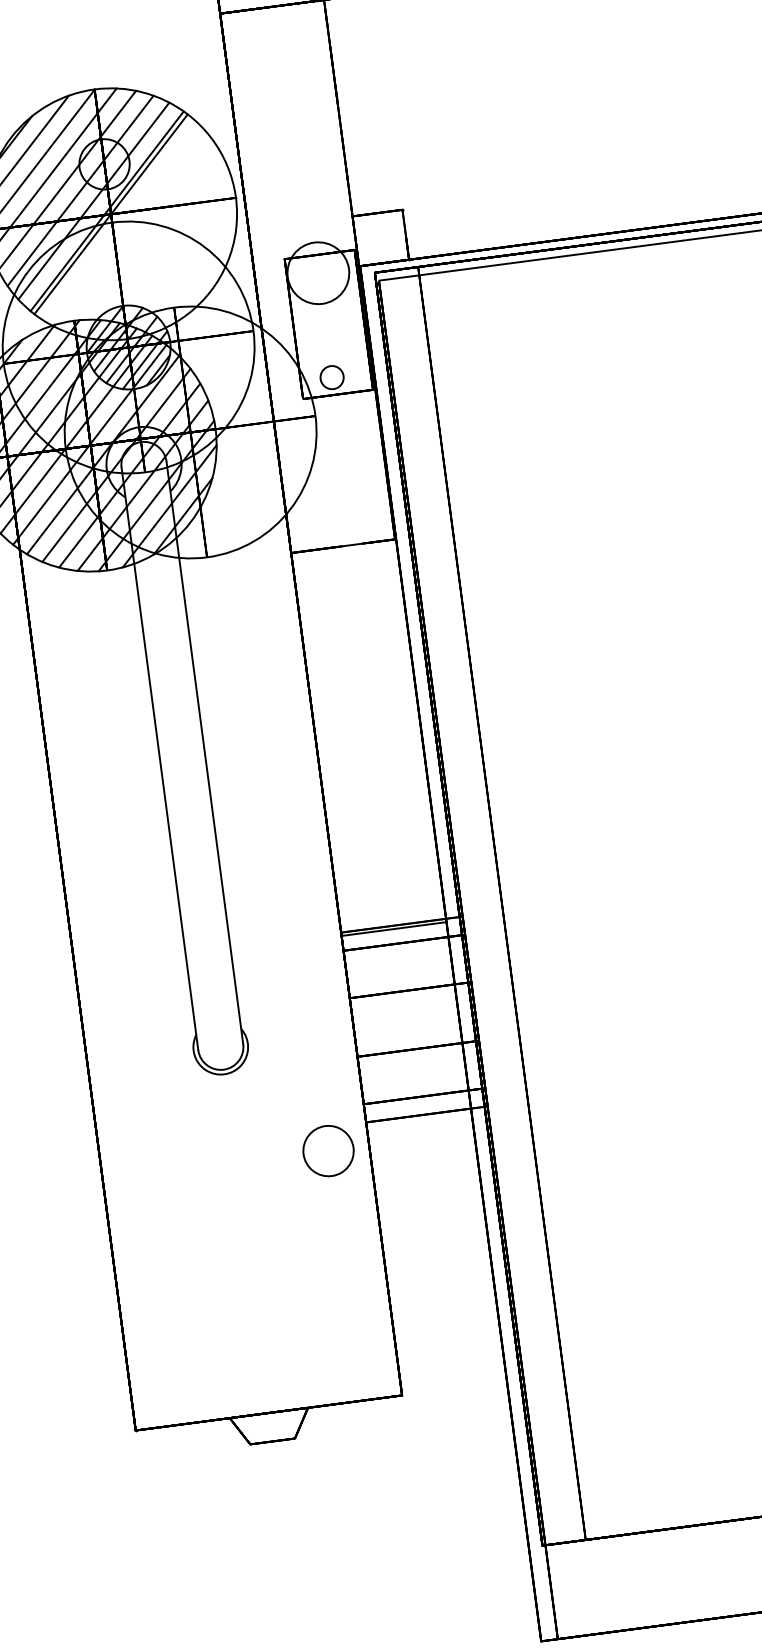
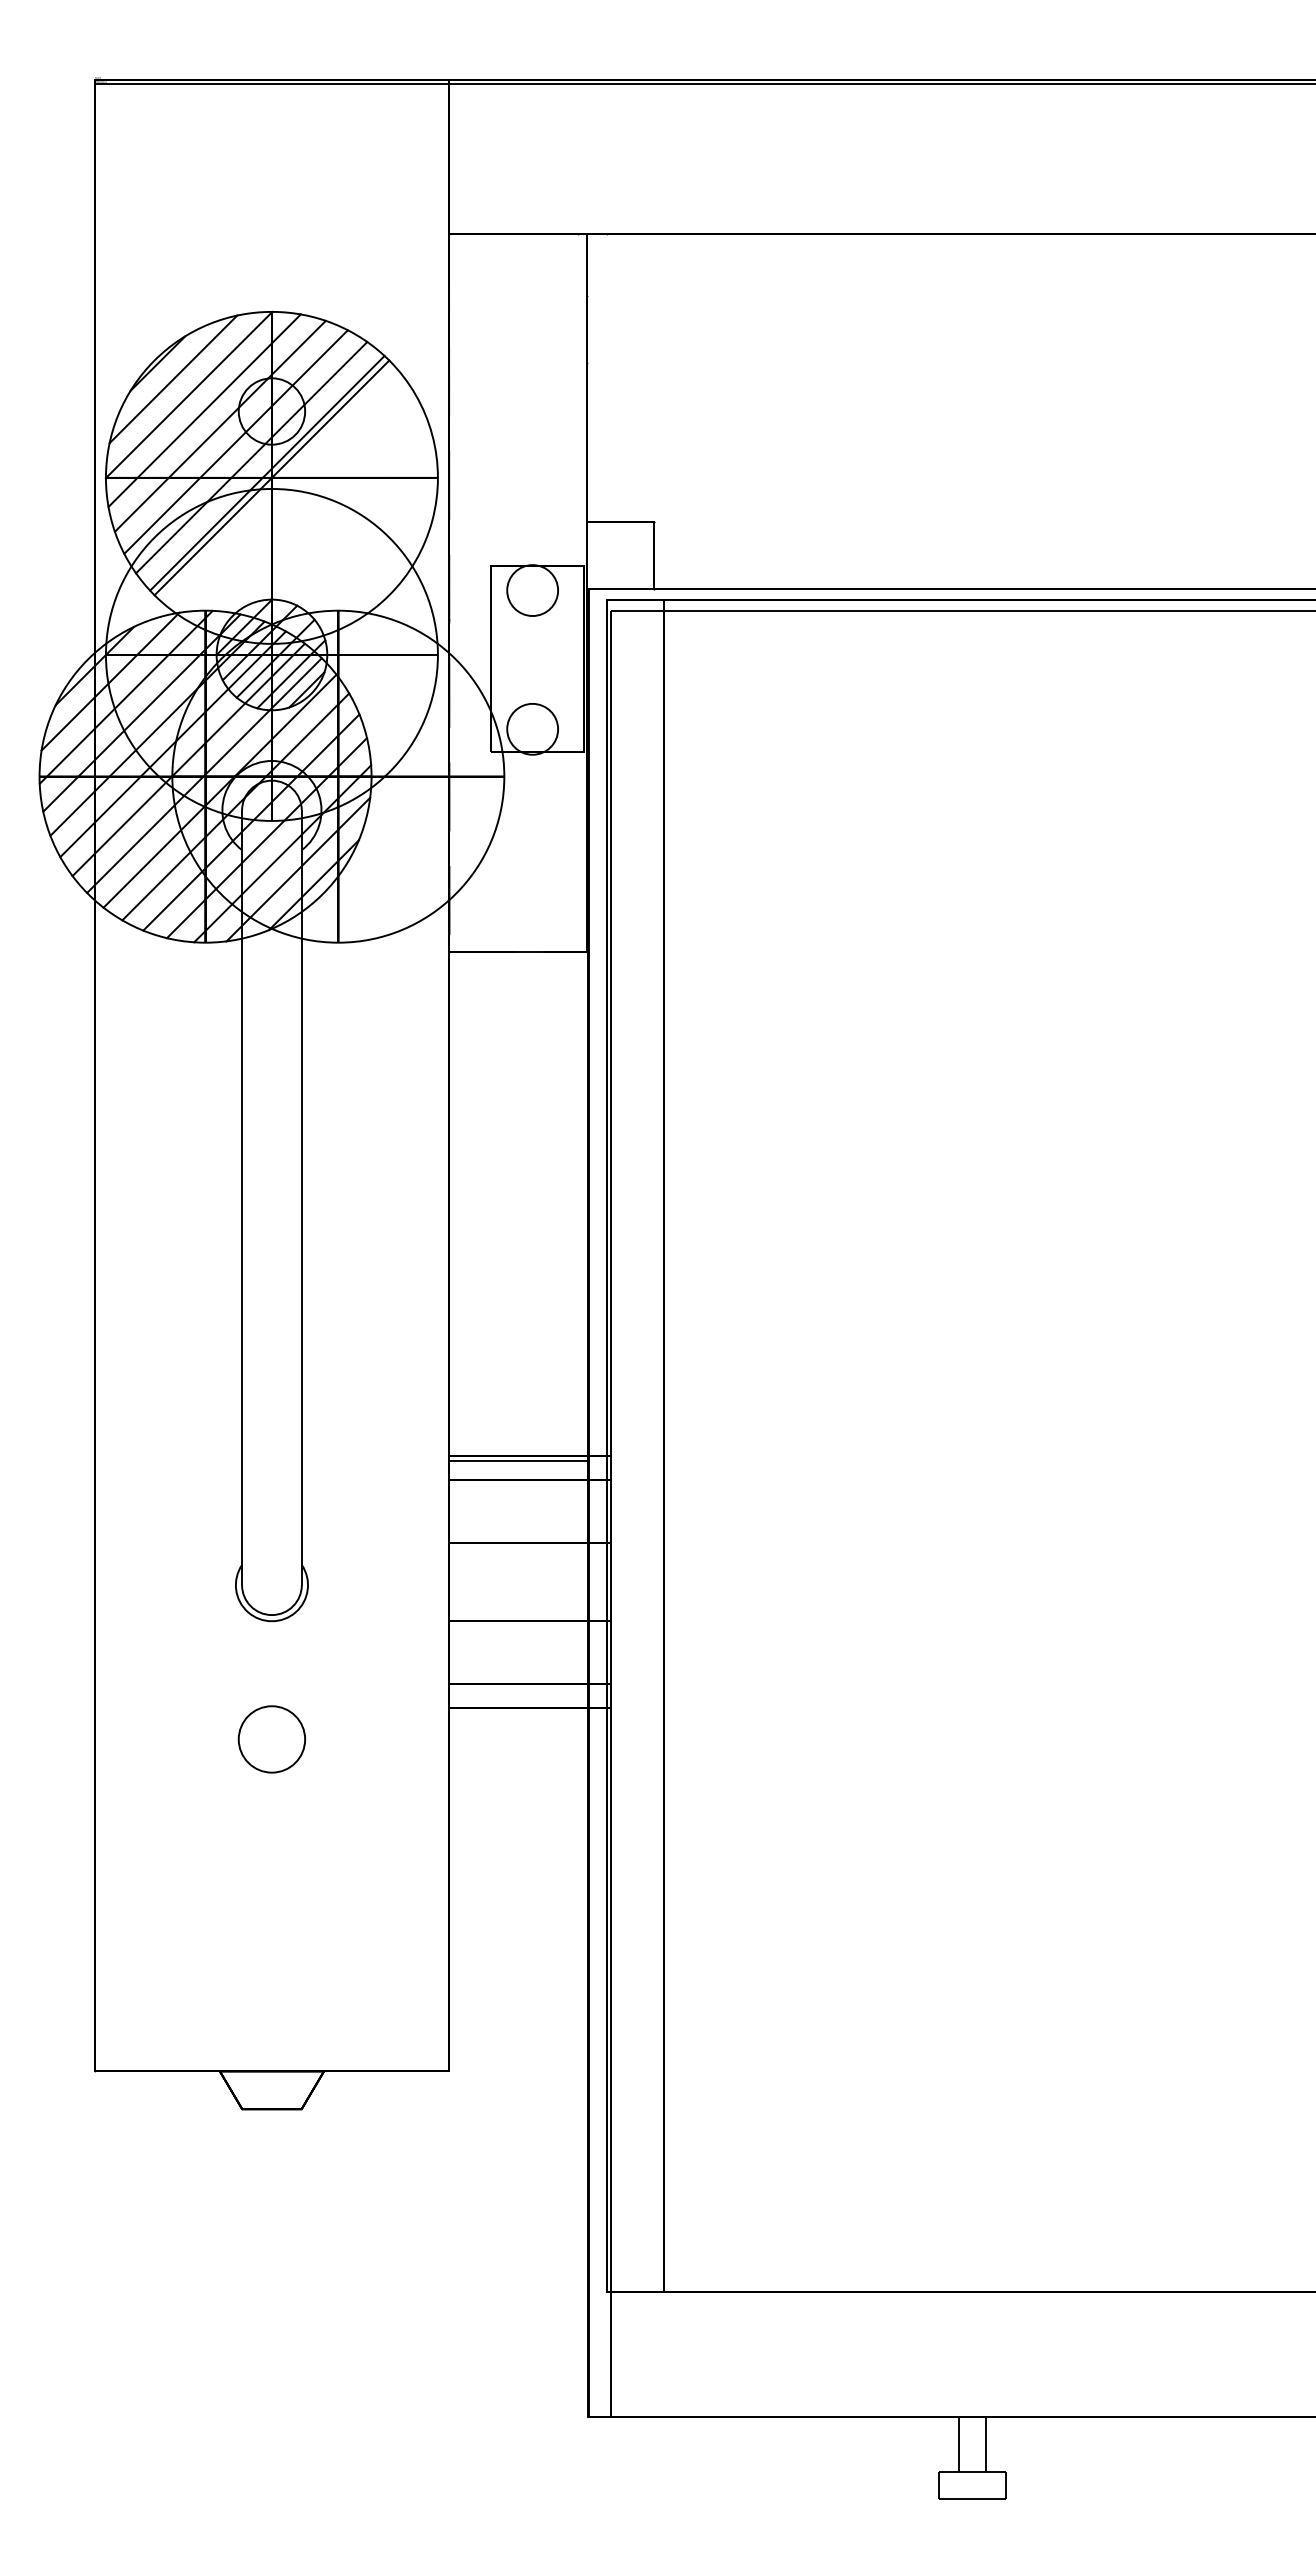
circle: (318, 273) -> (532, 590), size x0.62
circle: (331, 377) -> (532, 728), size x1.67
circle: (328, 1151) -> (271, 1739), moved

